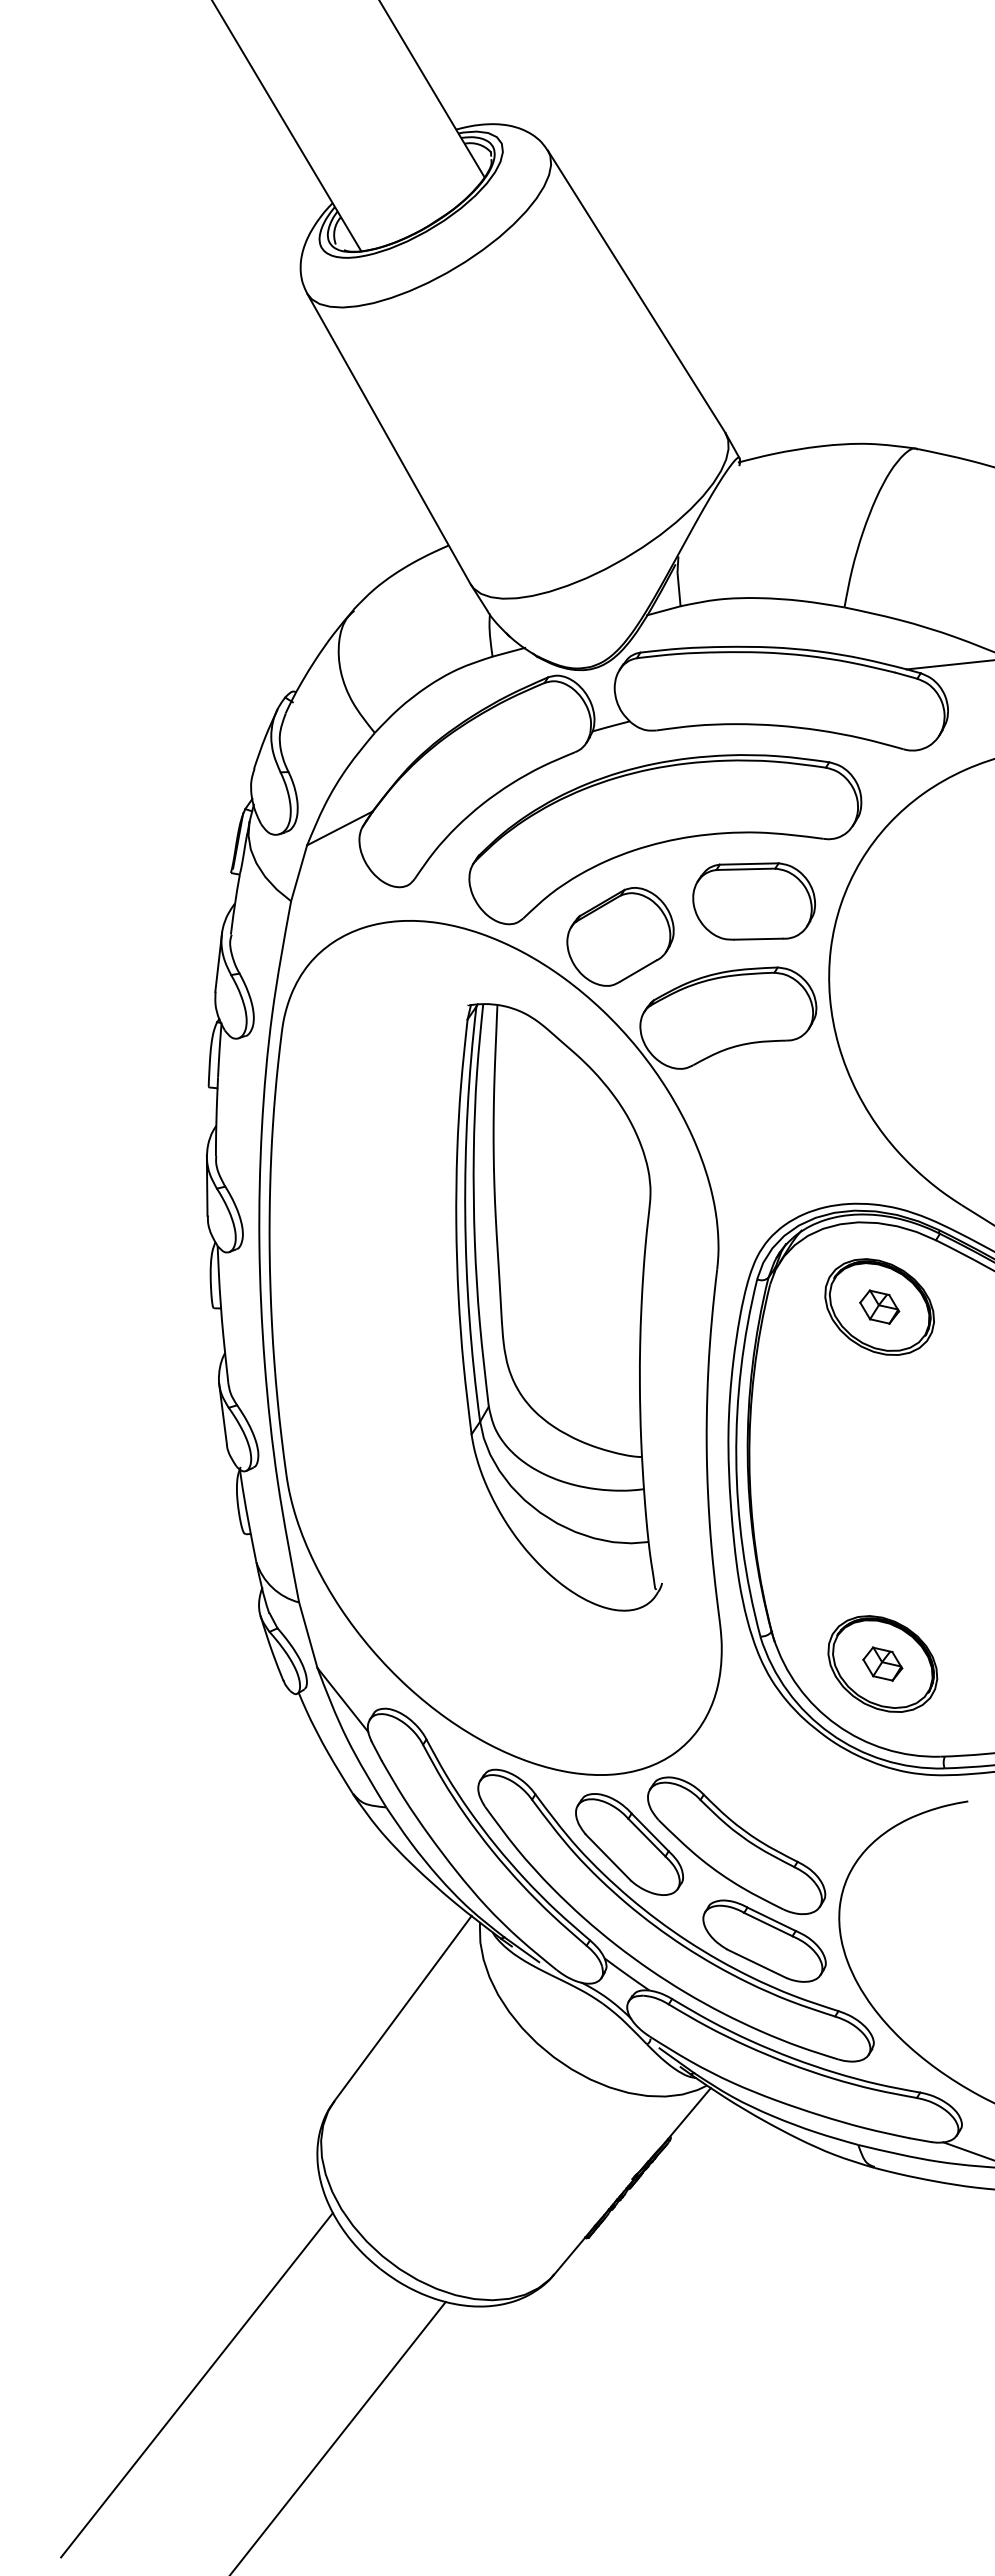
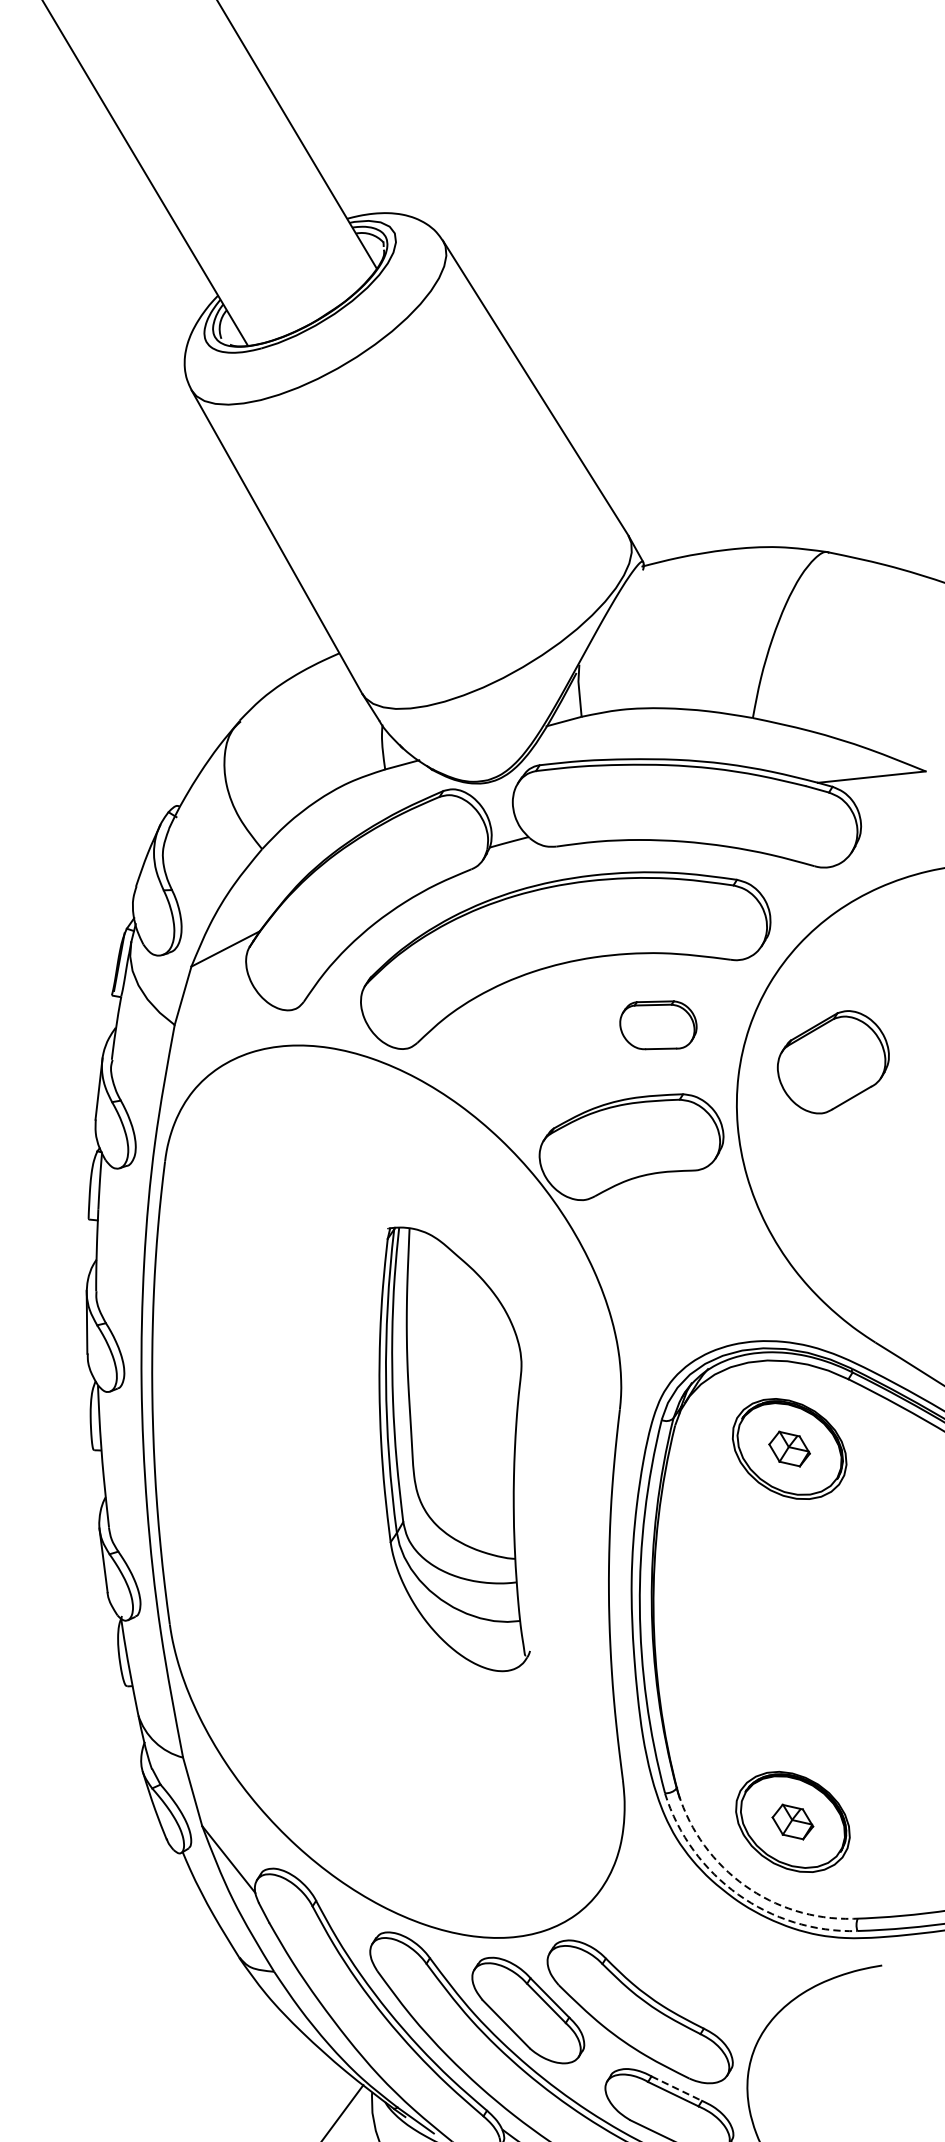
part: (753, 901) -> (657, 1025), size x0.6
part: (620, 936) -> (833, 1061), moved
part: (558, 1307) -> (454, 1449), size x0.7
arc: (836, 1724) -> (744, 1885), solid -> dashed
arc: (830, 1733) -> (738, 1894), solid -> dashed
line: (771, 1919) -> (676, 2088), solid -> dashed

